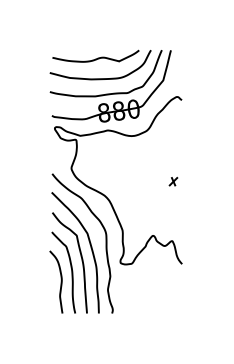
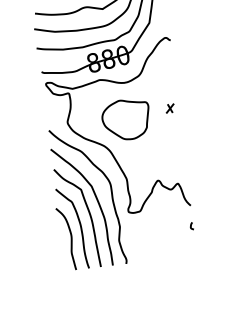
part: (129, 172) -> (126, 119), added
part: (173, 181) -> (170, 108), moved
curve: (180, 284) -> (191, 226), added

